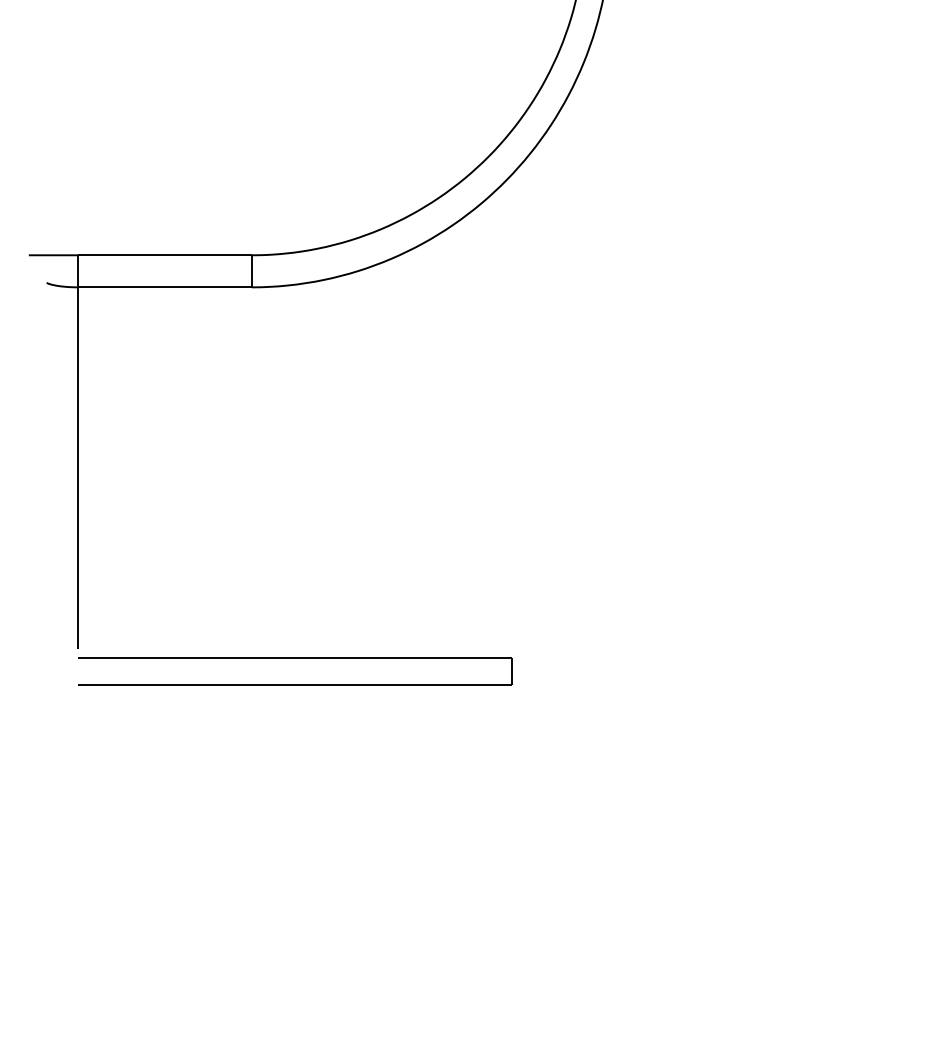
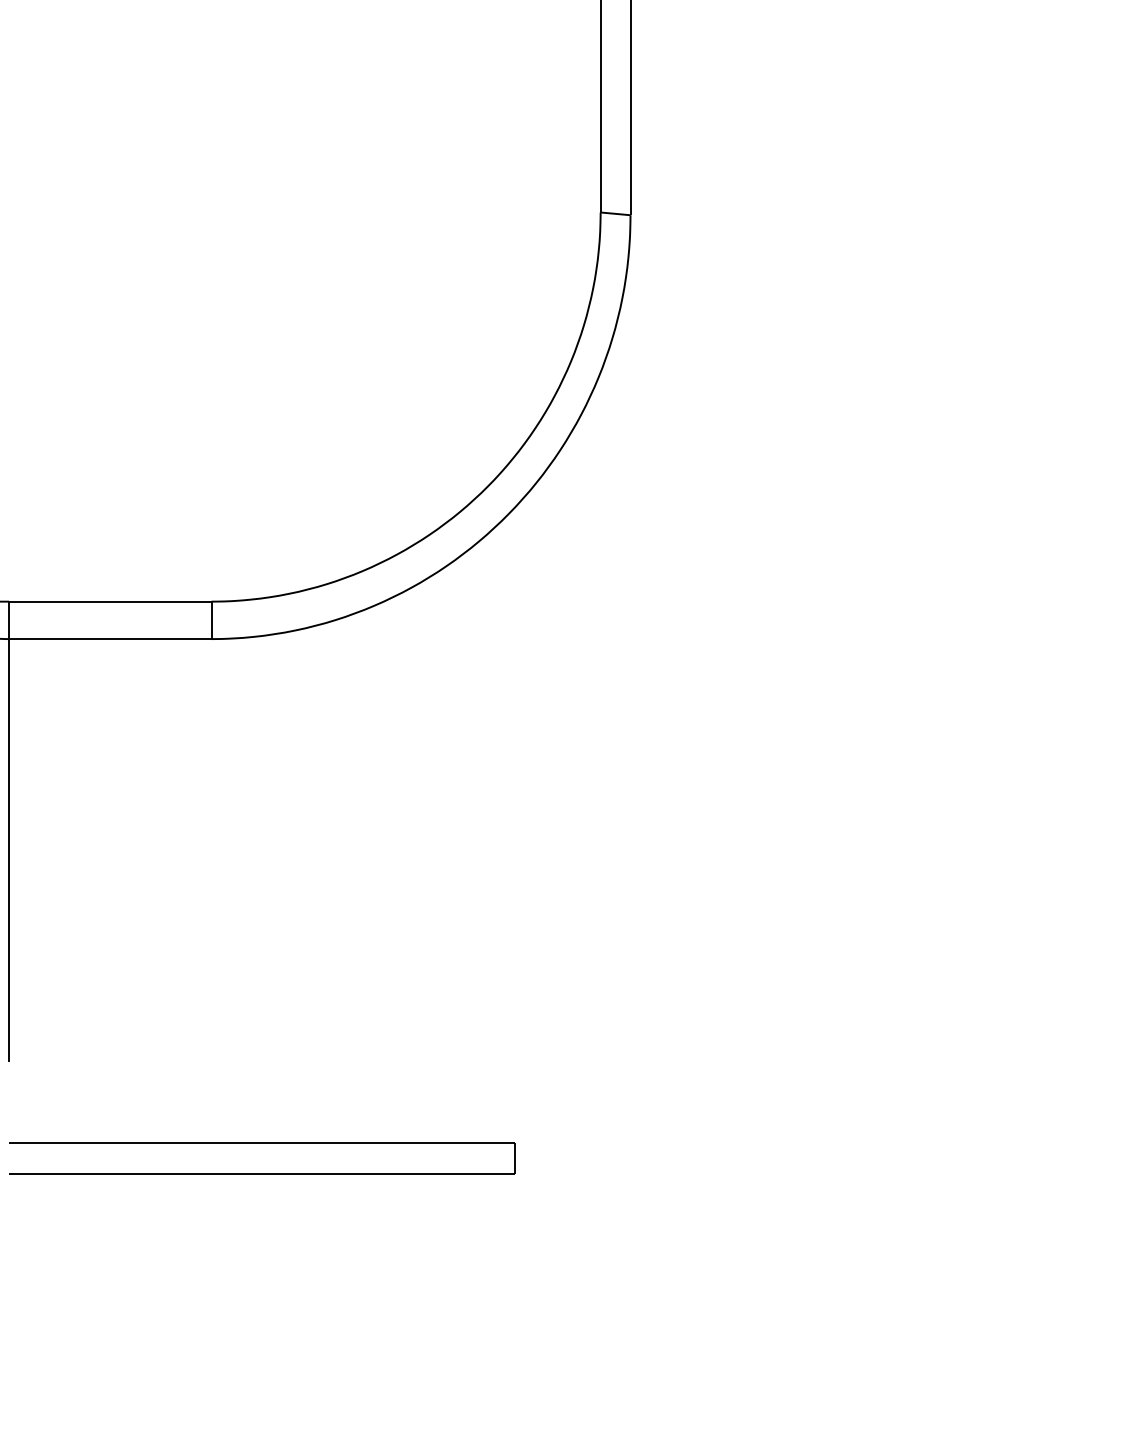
part: (295, 658) -> (262, 1143), moved

